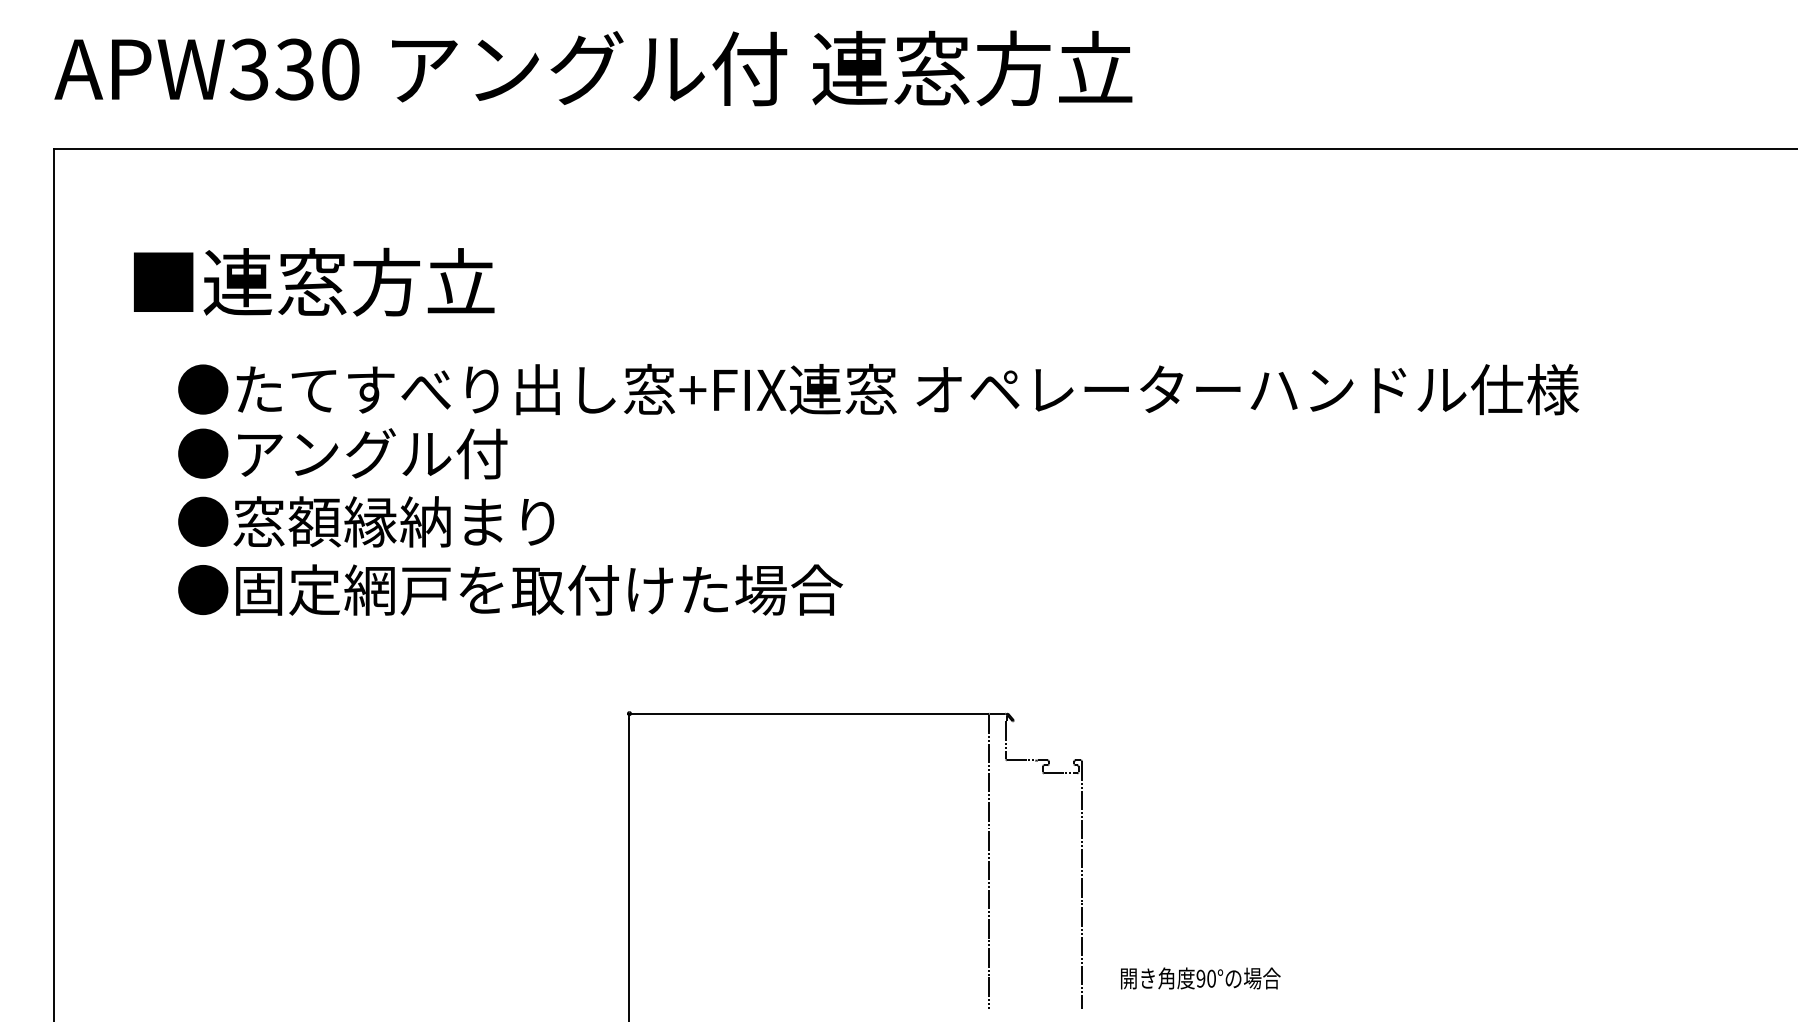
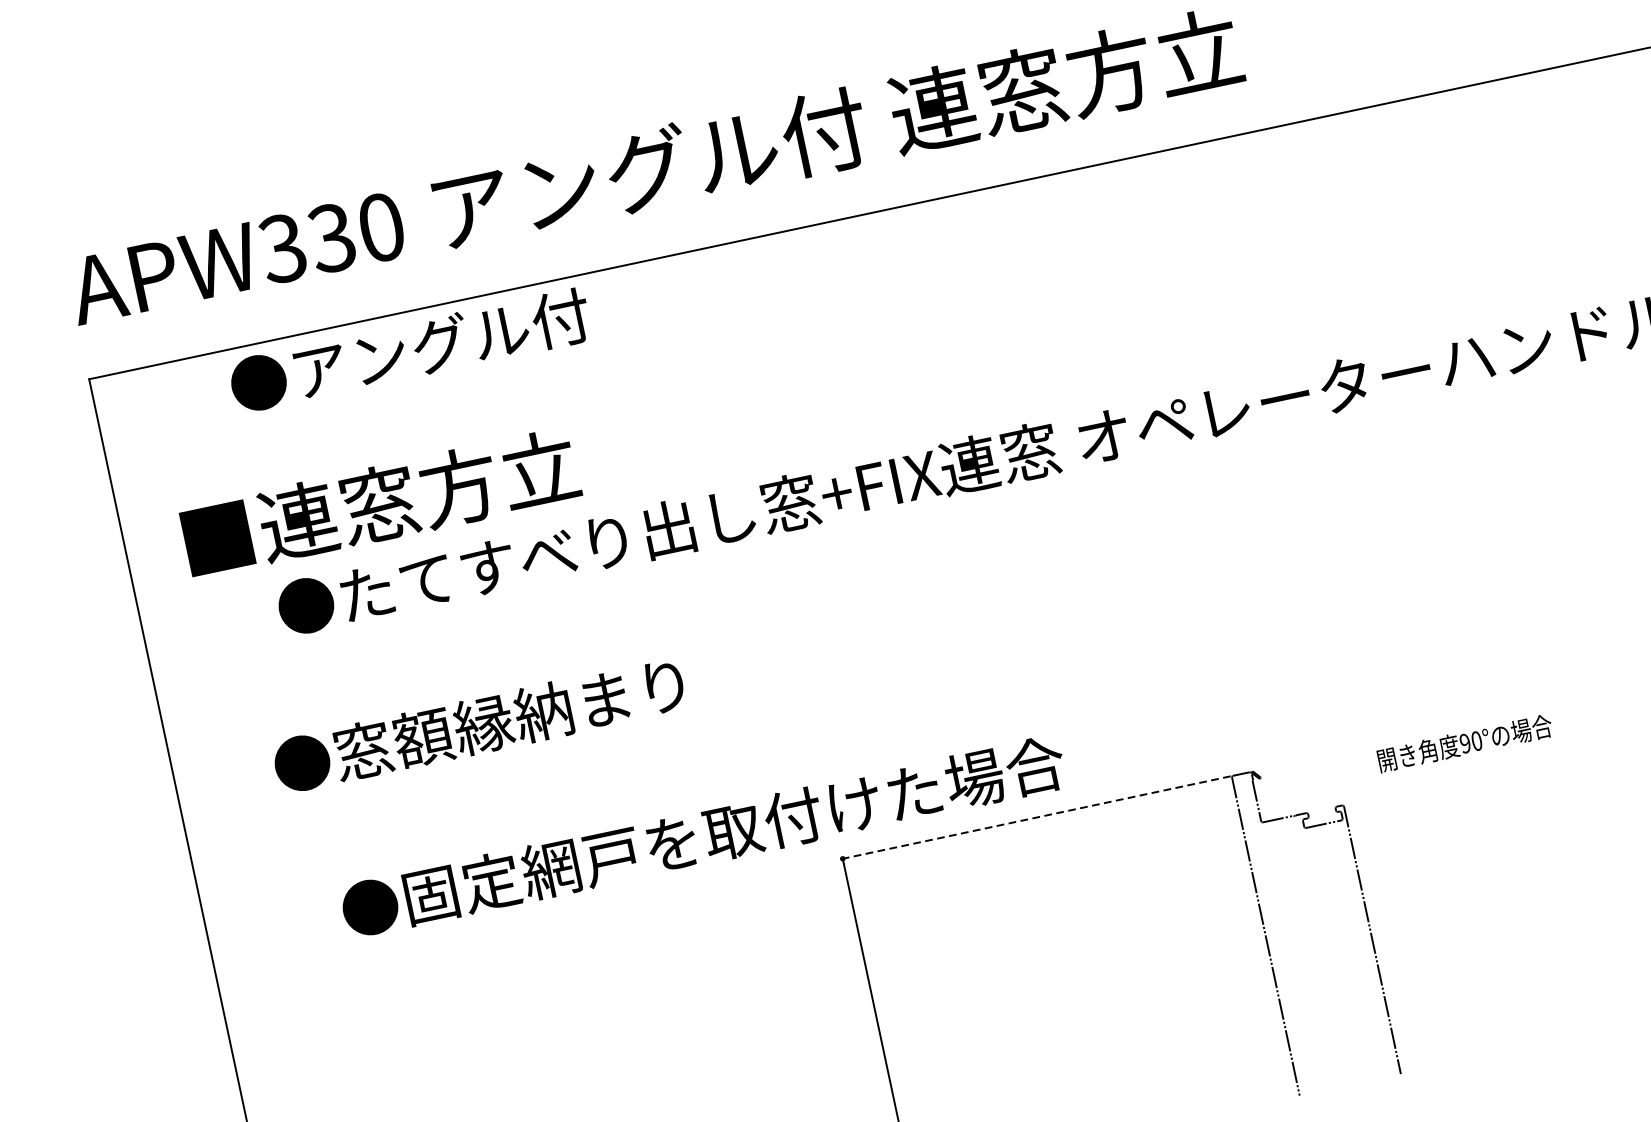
text: (314, 281) -> (381, 502), moved
text: (342, 453) -> (409, 350), moved
text: (366, 521) -> (479, 725), moved
text: (510, 589) -> (703, 836), moved
line: (807, 713) -> (1035, 817), solid -> dashed
text: (1200, 978) -> (1464, 743), moved

